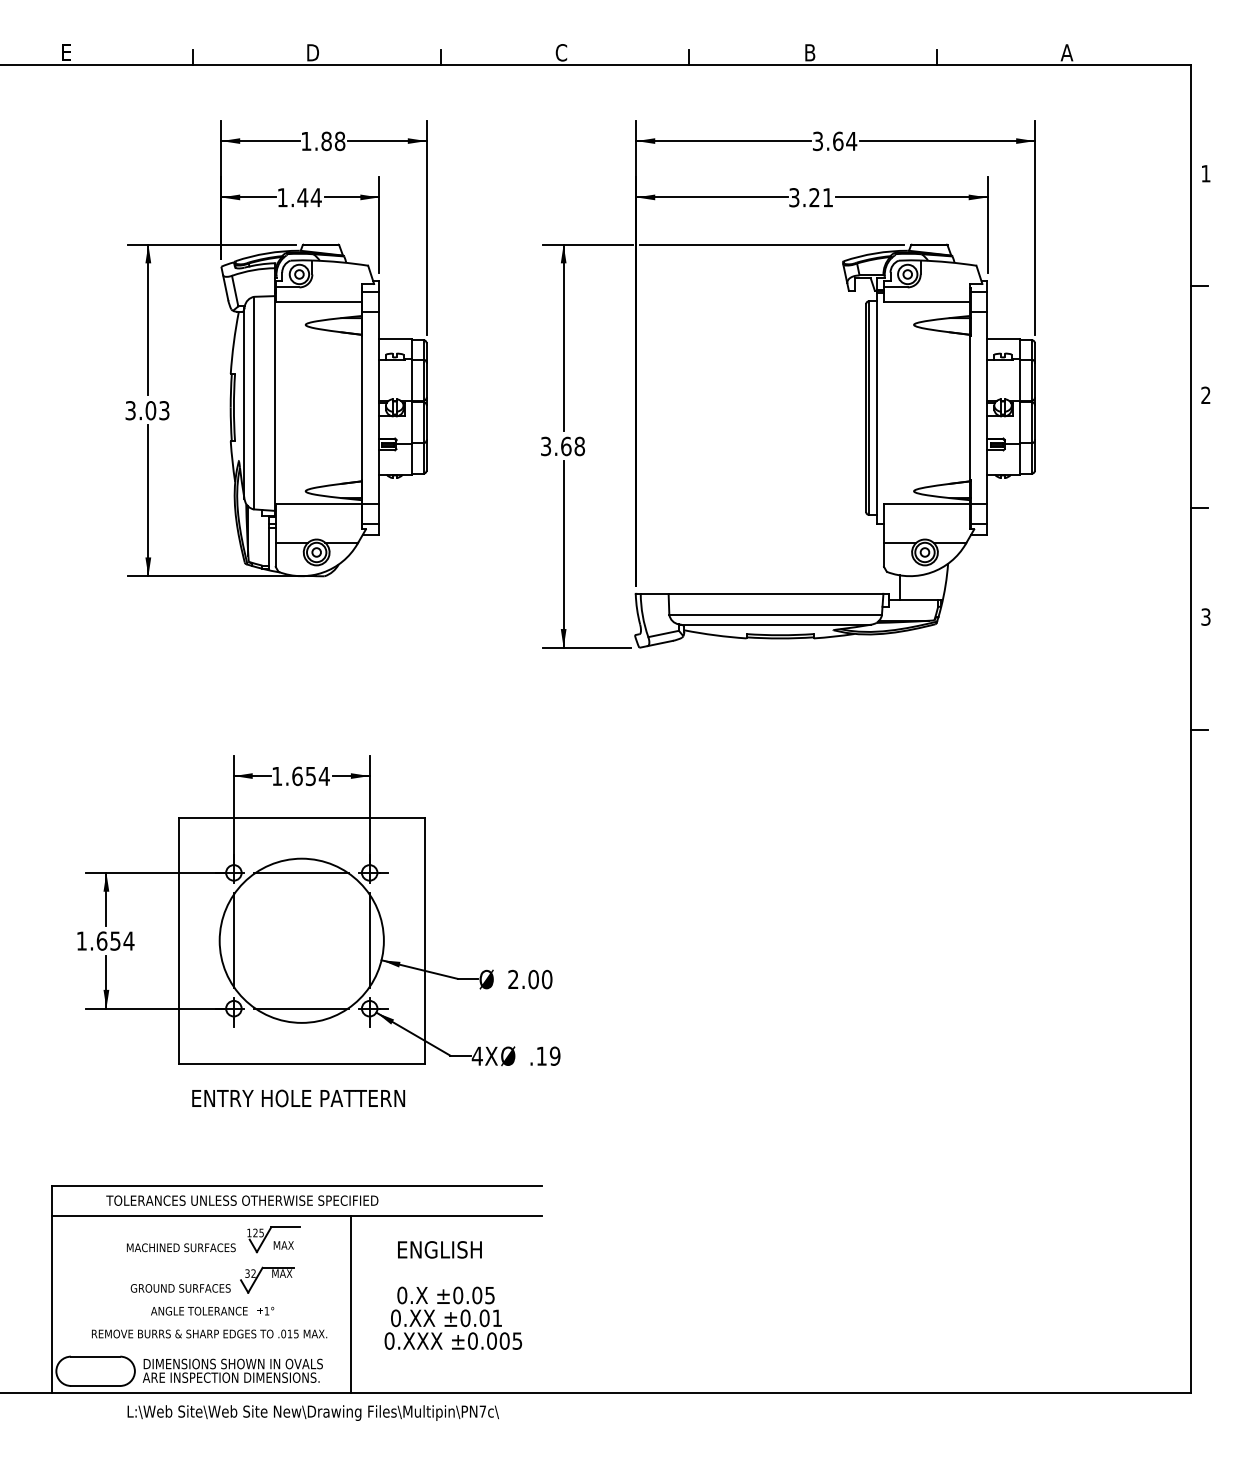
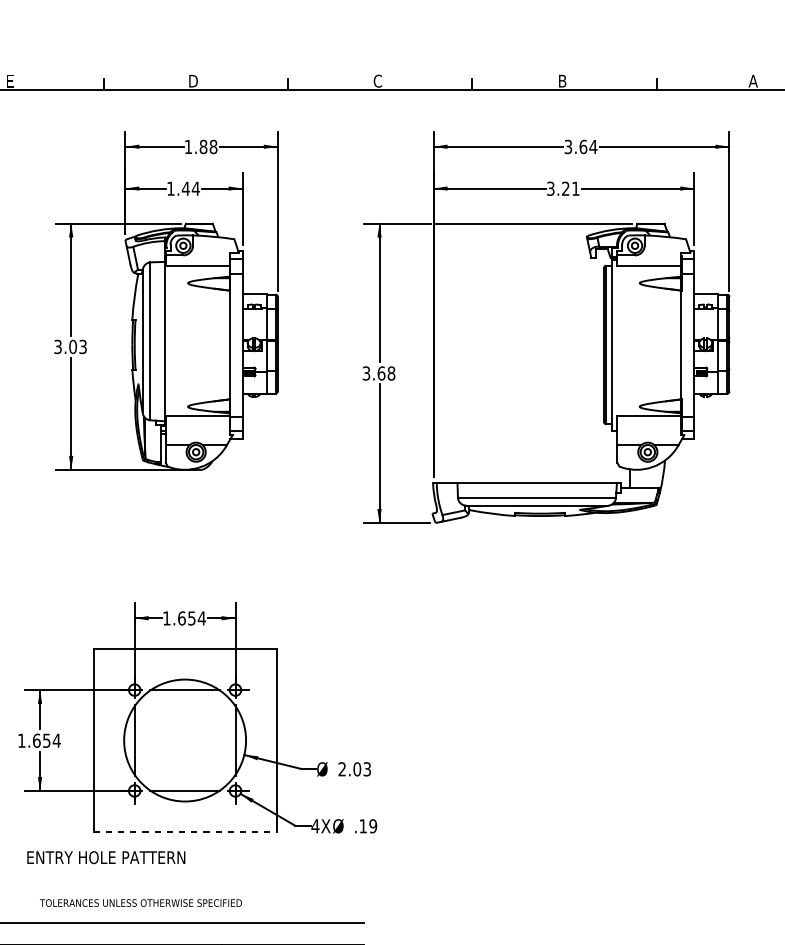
text: (546, 979) -> (366, 769), 2.00 -> 2.03
line: (302, 1063) -> (185, 831), solid -> dashed
text: (298, 1098) -> (106, 857), moved
text: (242, 1200) -> (141, 902), moved

